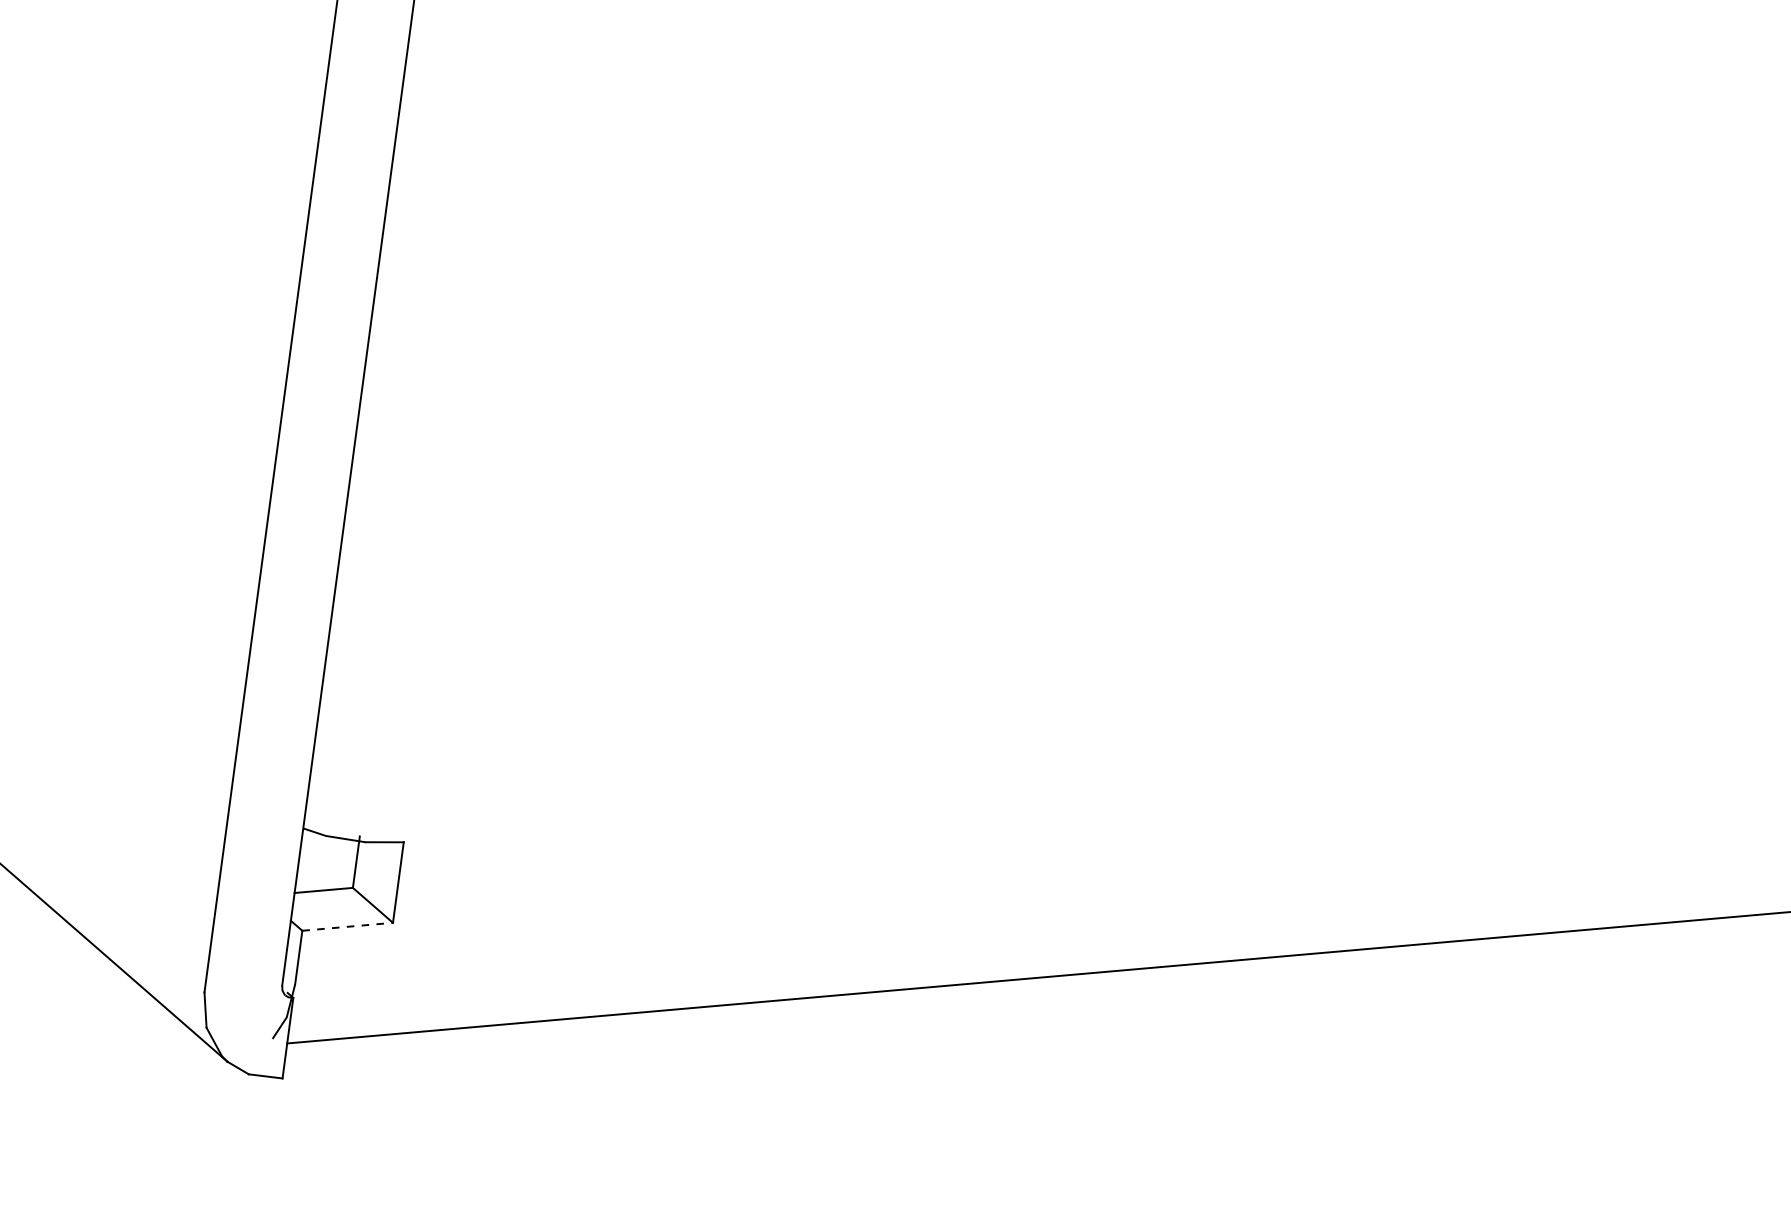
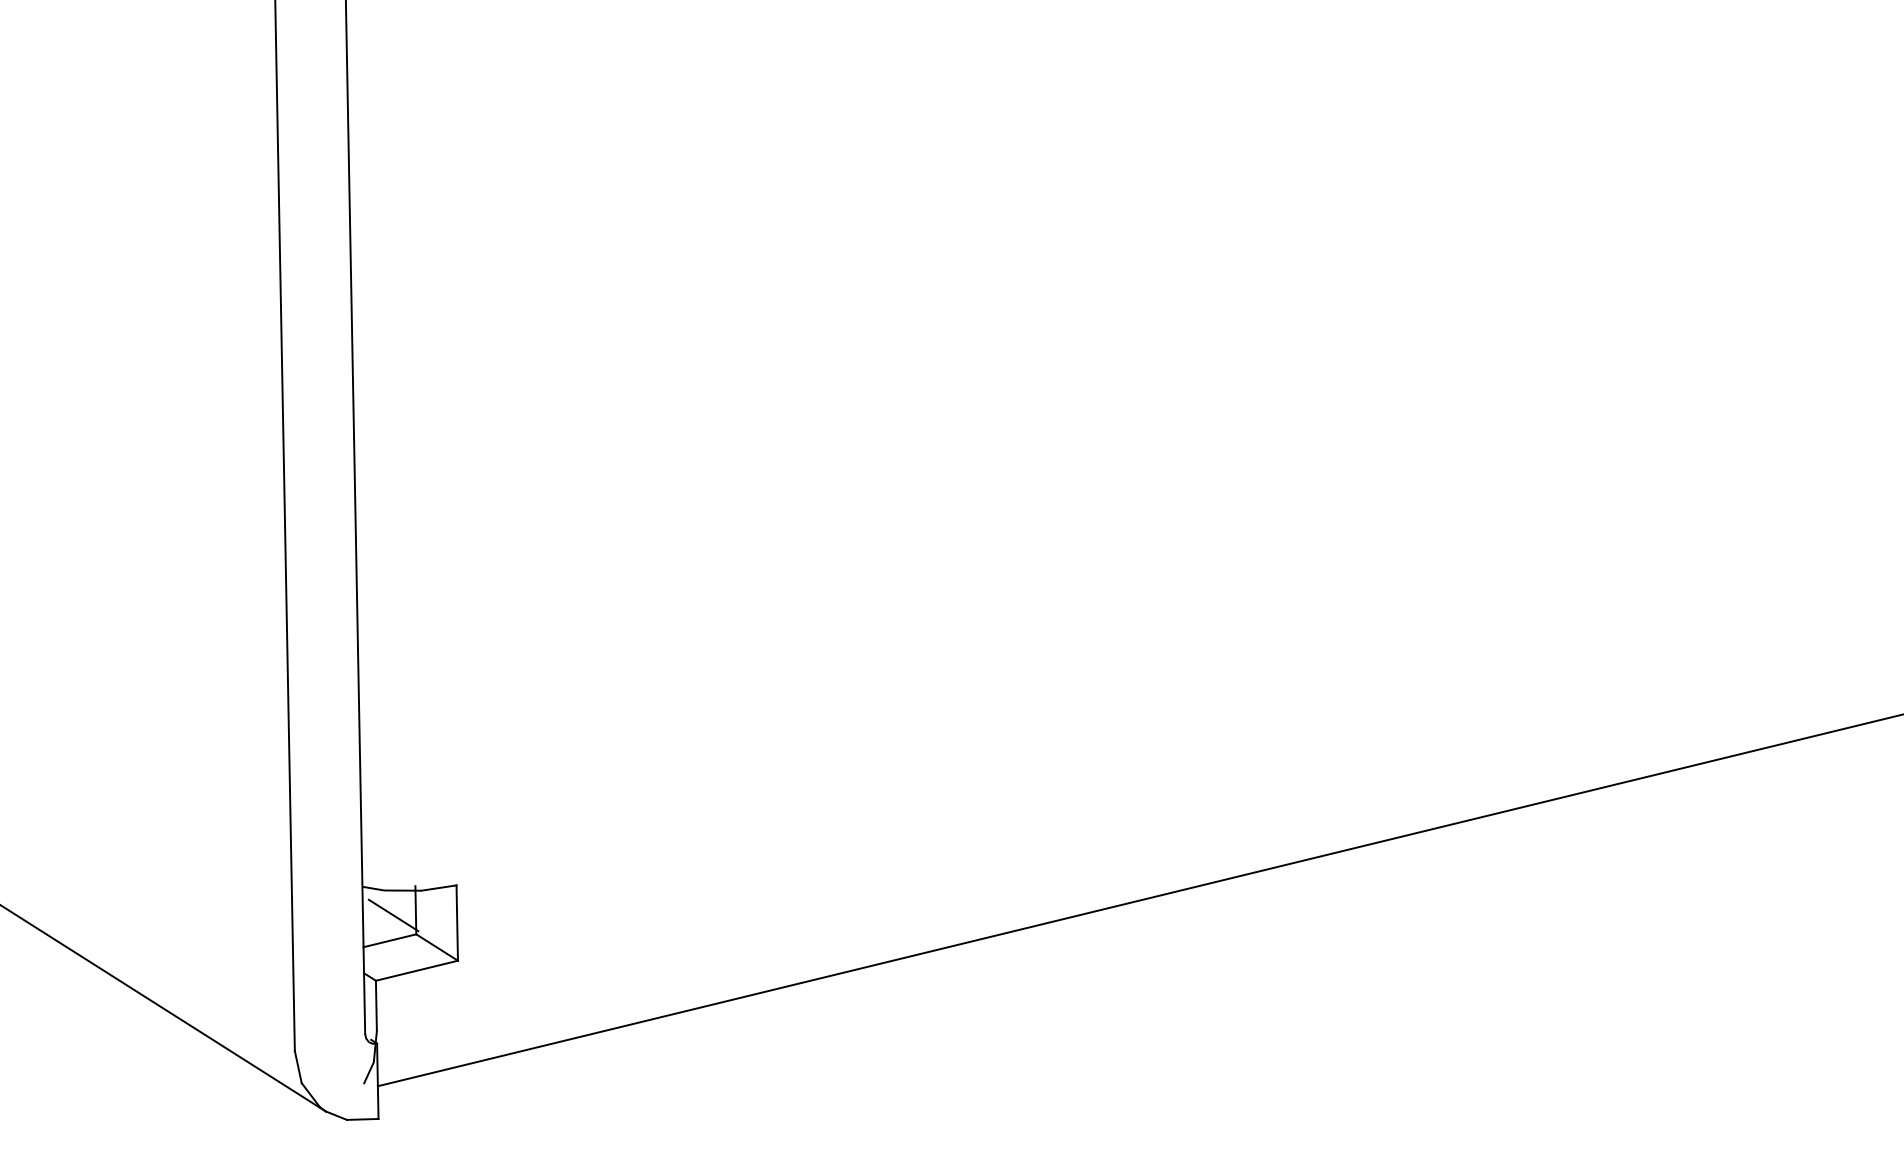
line: (331, 864) -> (393, 915), added
line: (348, 926) -> (417, 970), dashed -> solid

